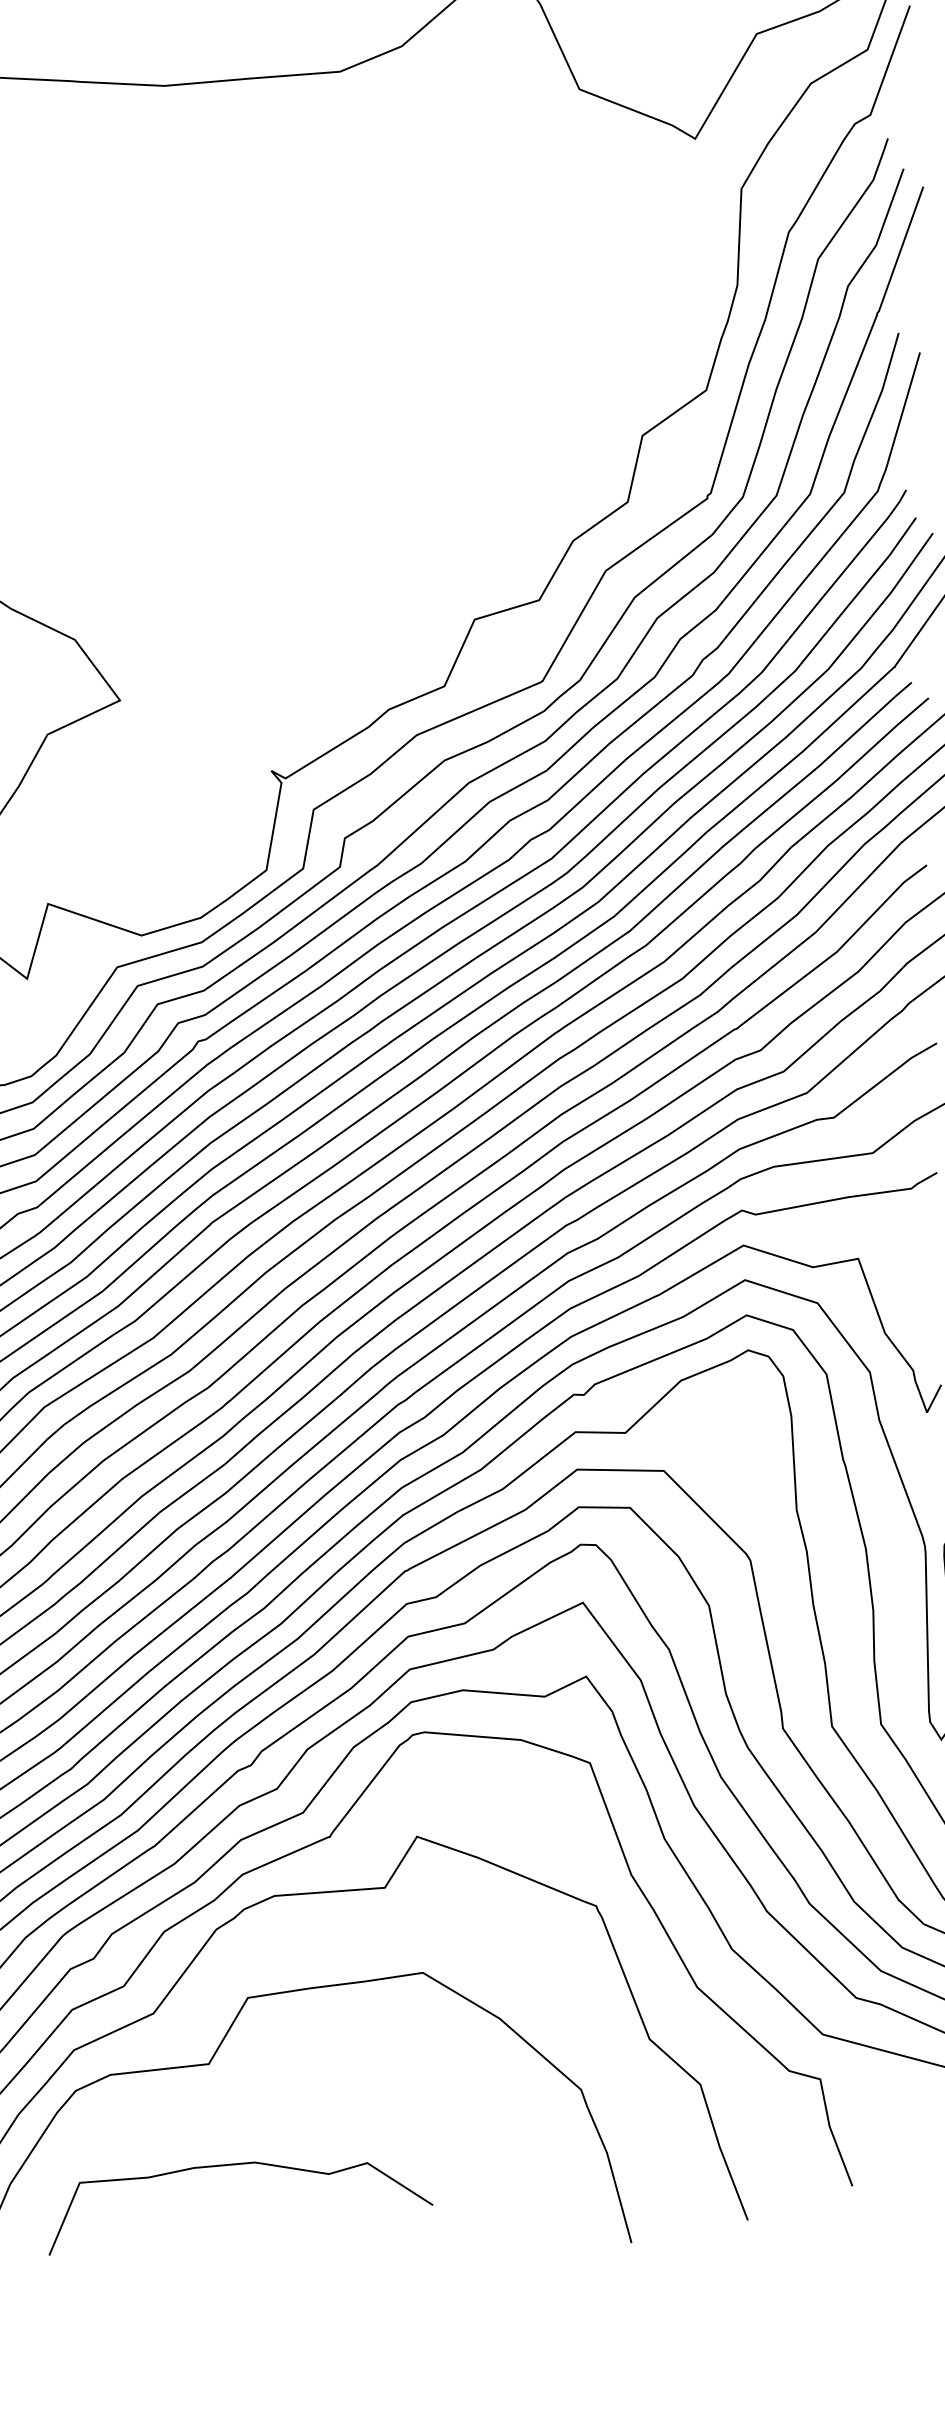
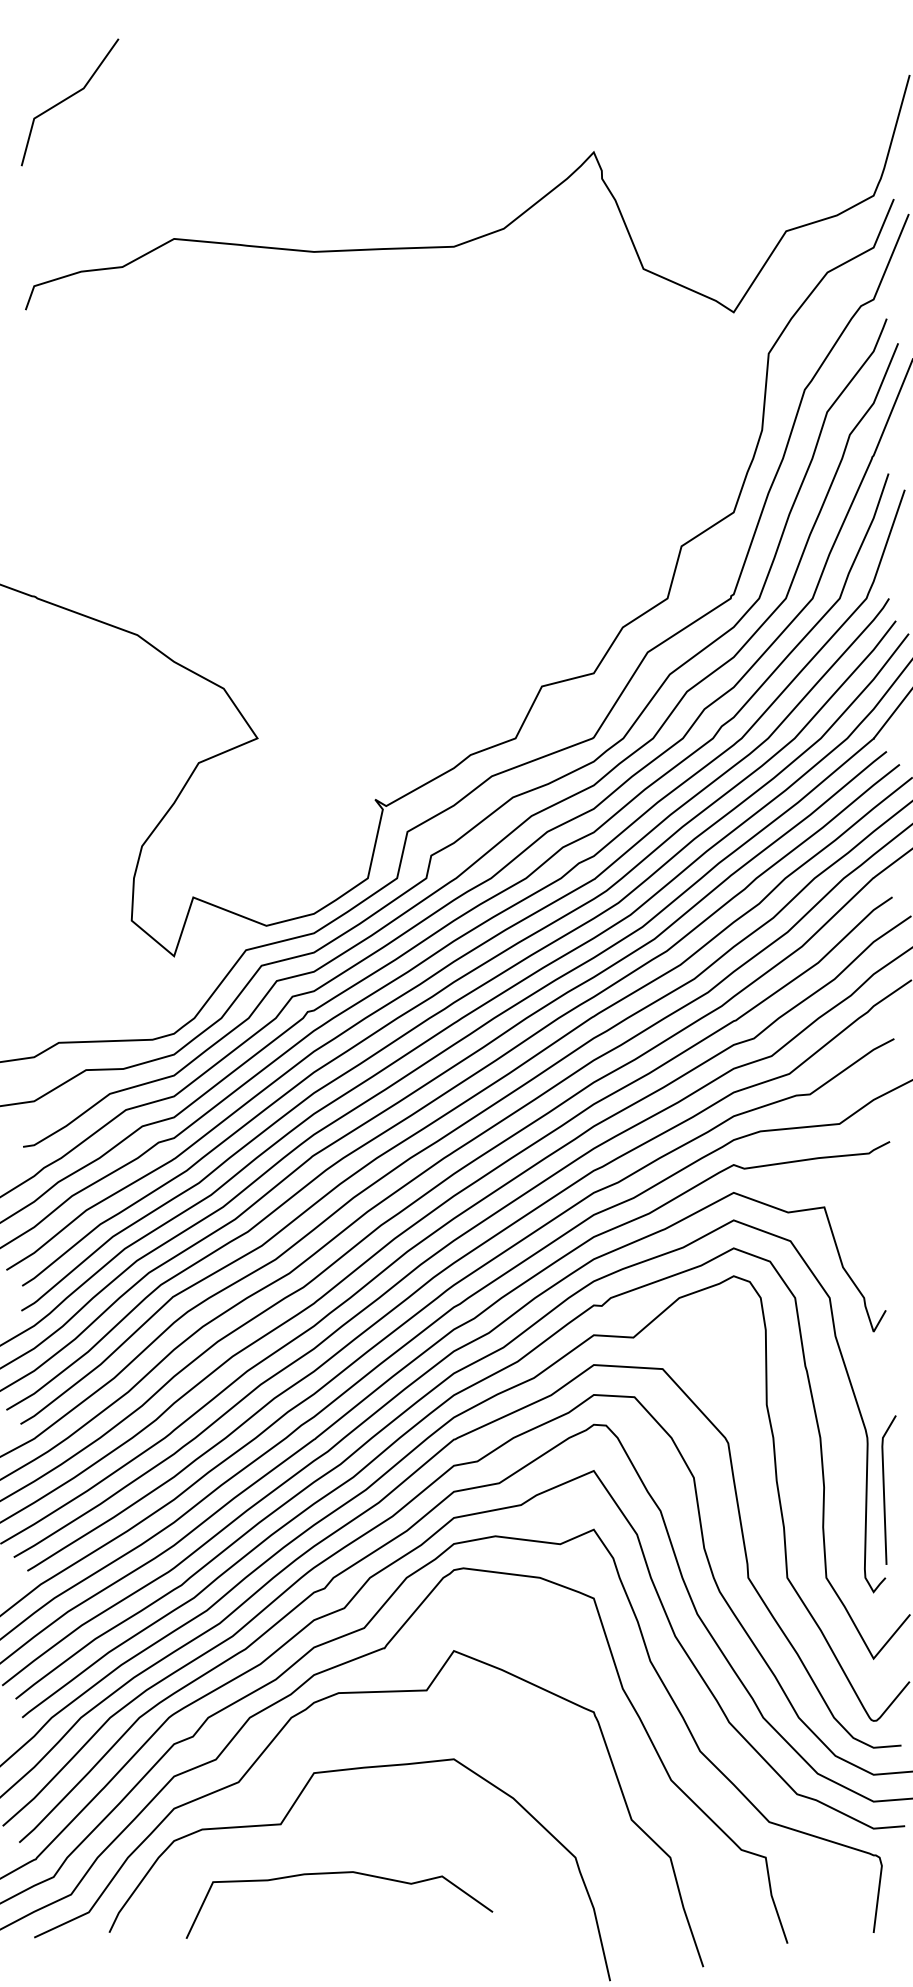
curve: (238, 2165) -> (339, 1873), moved

